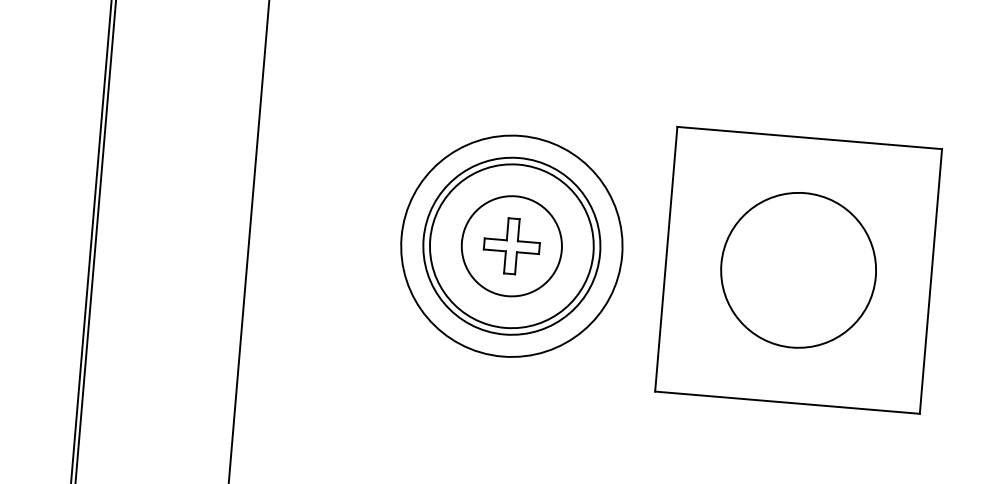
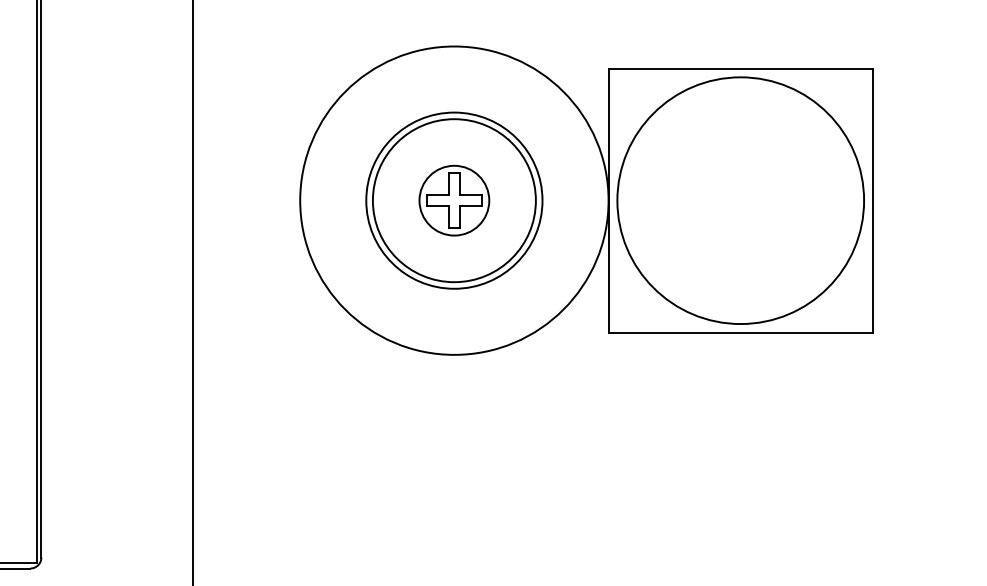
circle: (511, 246) -> (454, 200), size x0.7
circle: (511, 246) -> (454, 200), size x1.4
circle: (798, 270) -> (740, 200), size x1.6

